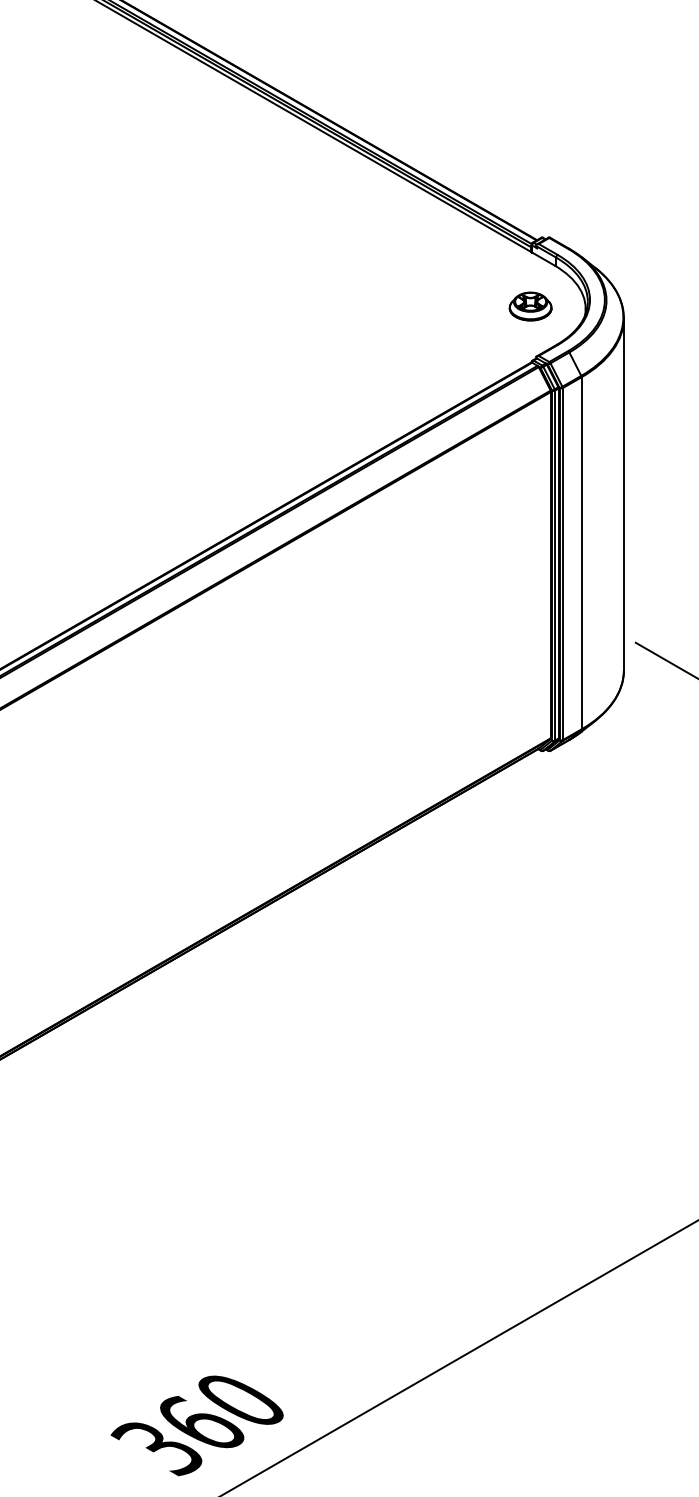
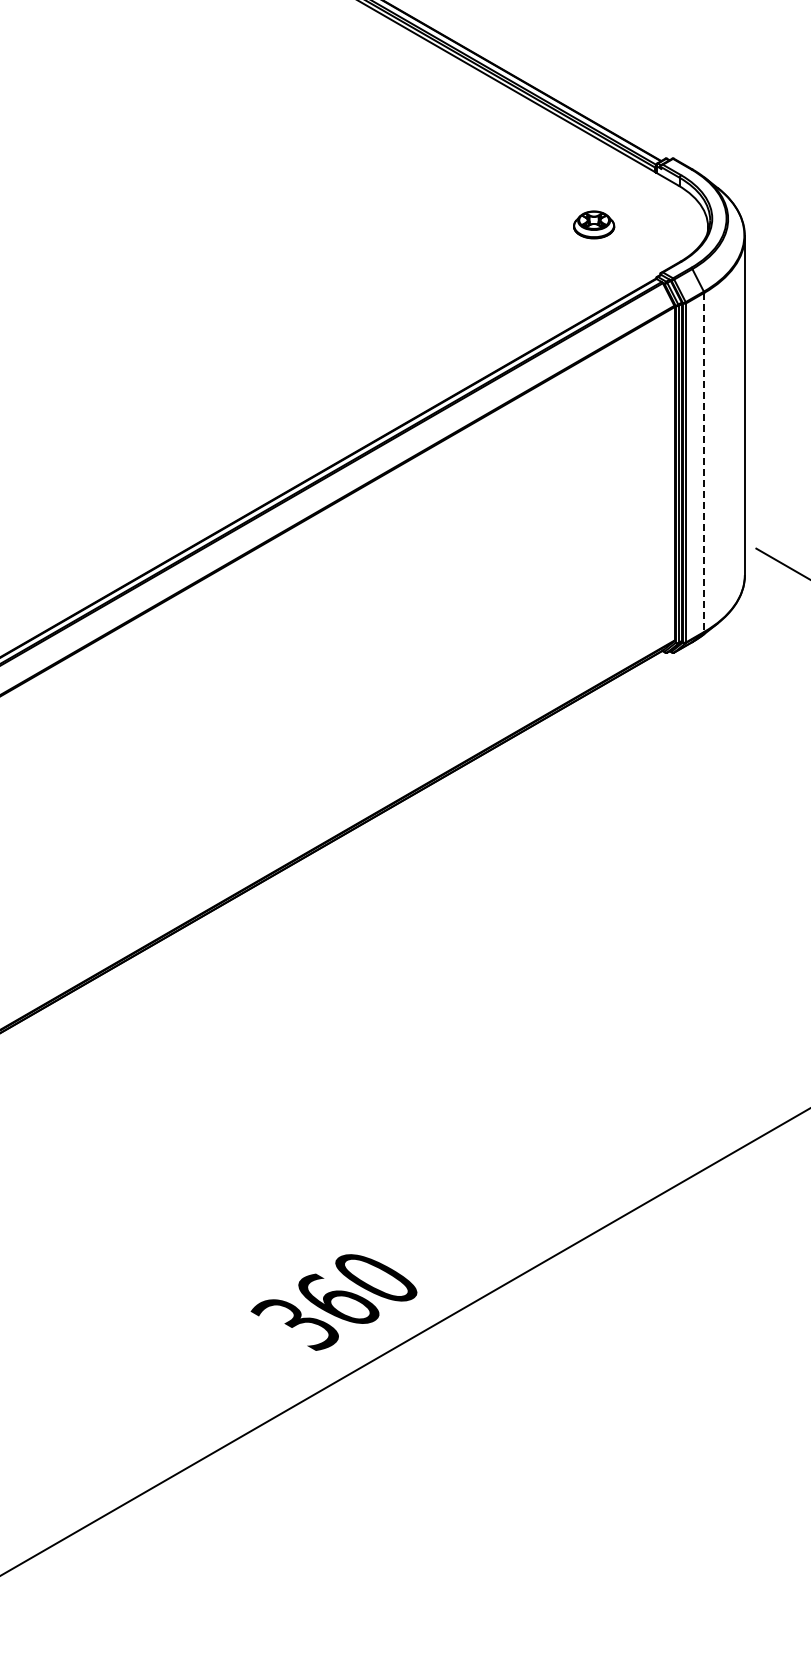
part: (531, 306) -> (594, 224), moved
line: (581, 553) -> (704, 462), solid -> dashed

